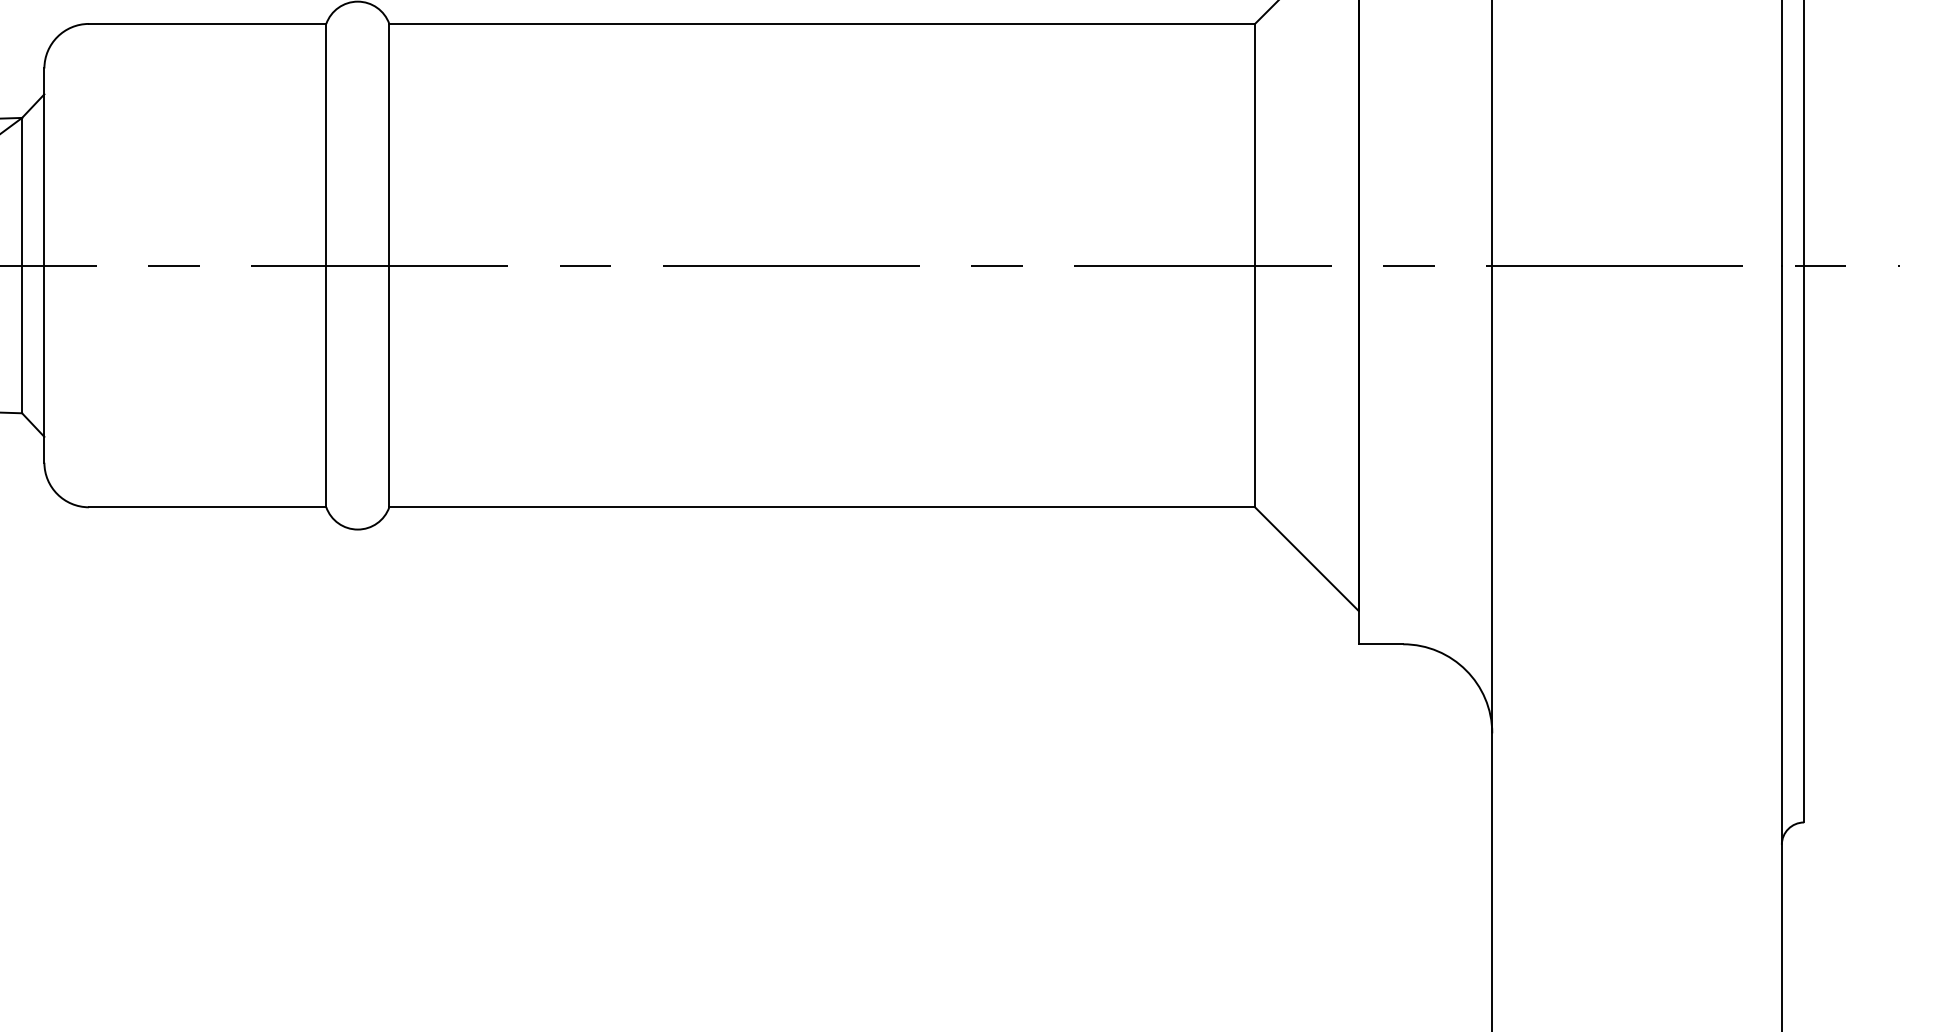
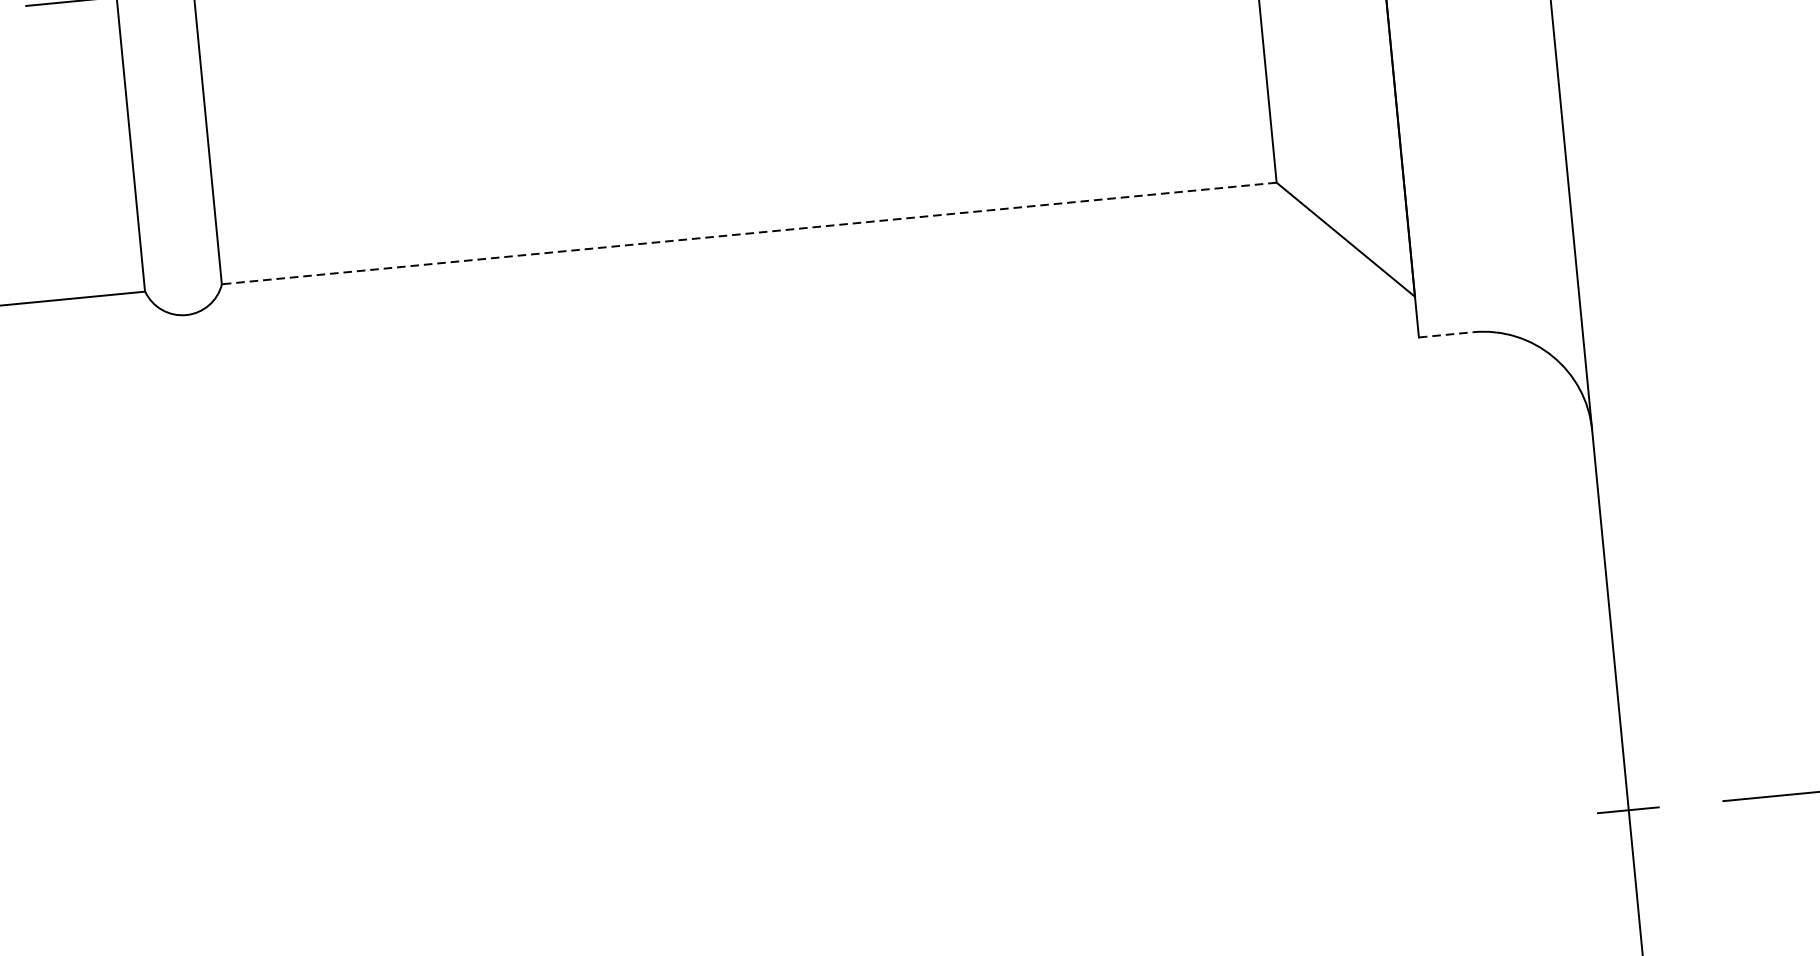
line: (822, 507) -> (749, 233), solid -> dashed
line: (1381, 644) -> (1446, 335), solid -> dashed

